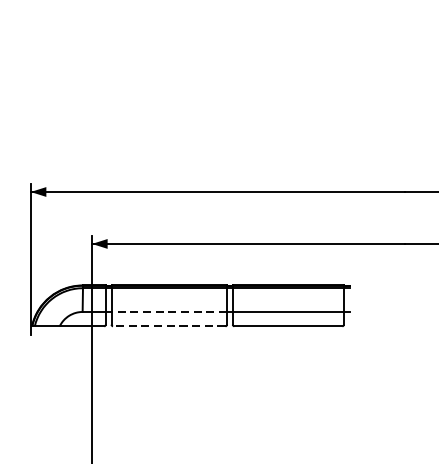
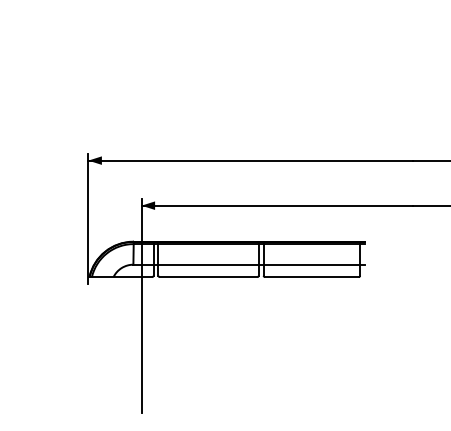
line: (169, 311) -> (208, 264), dashed -> solid
line: (169, 326) -> (208, 277), dashed -> solid

